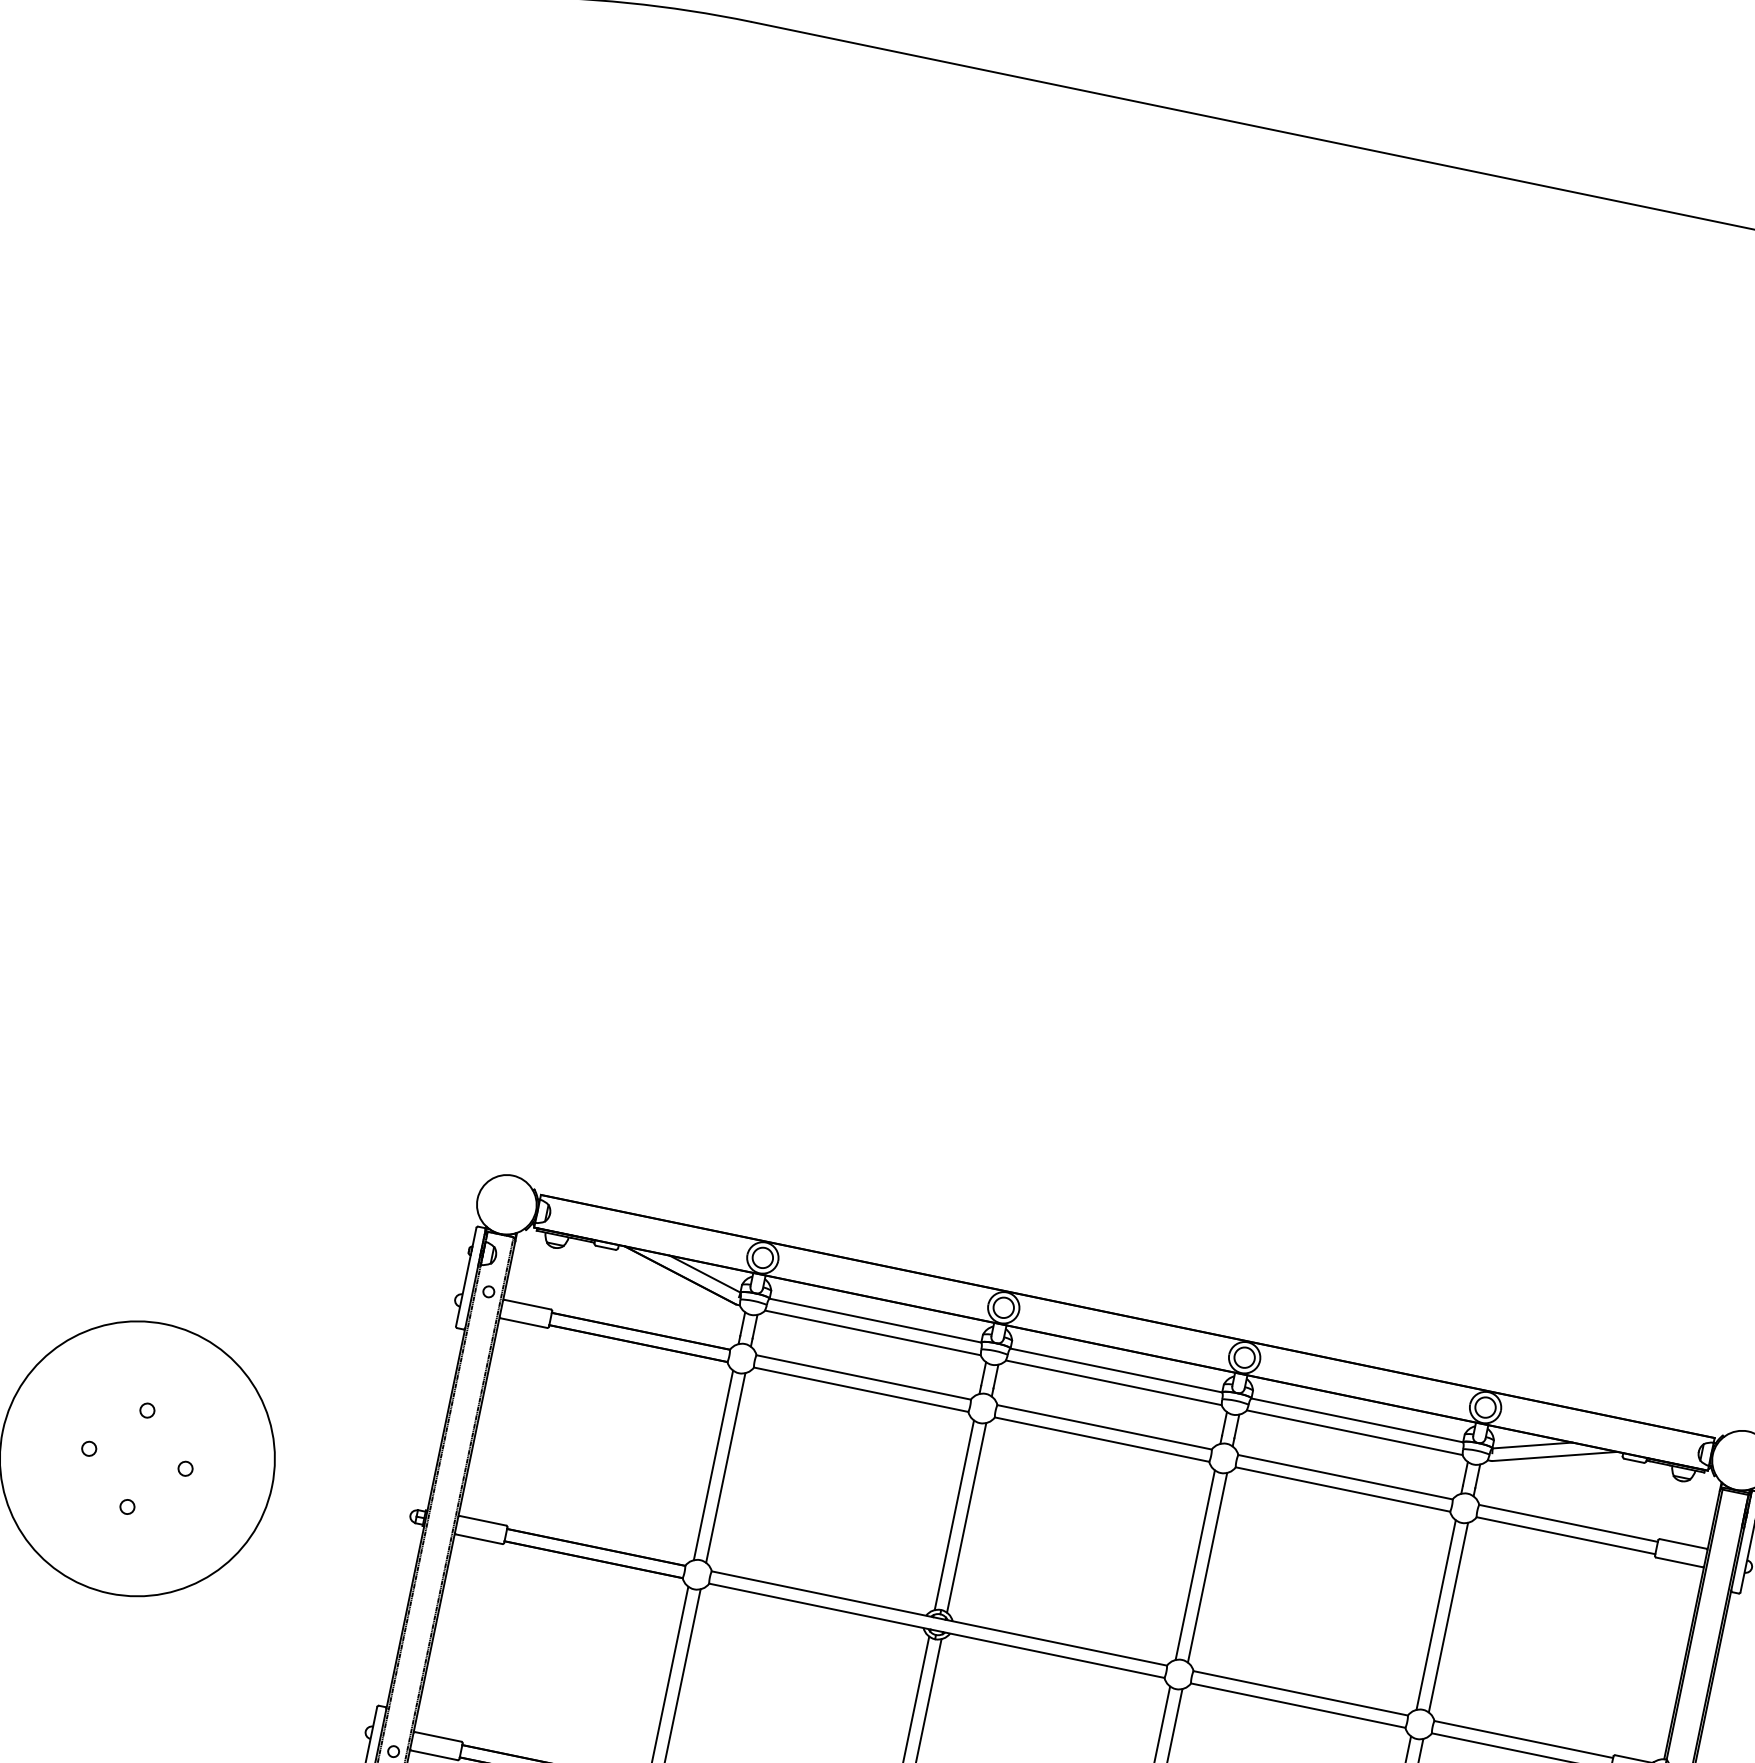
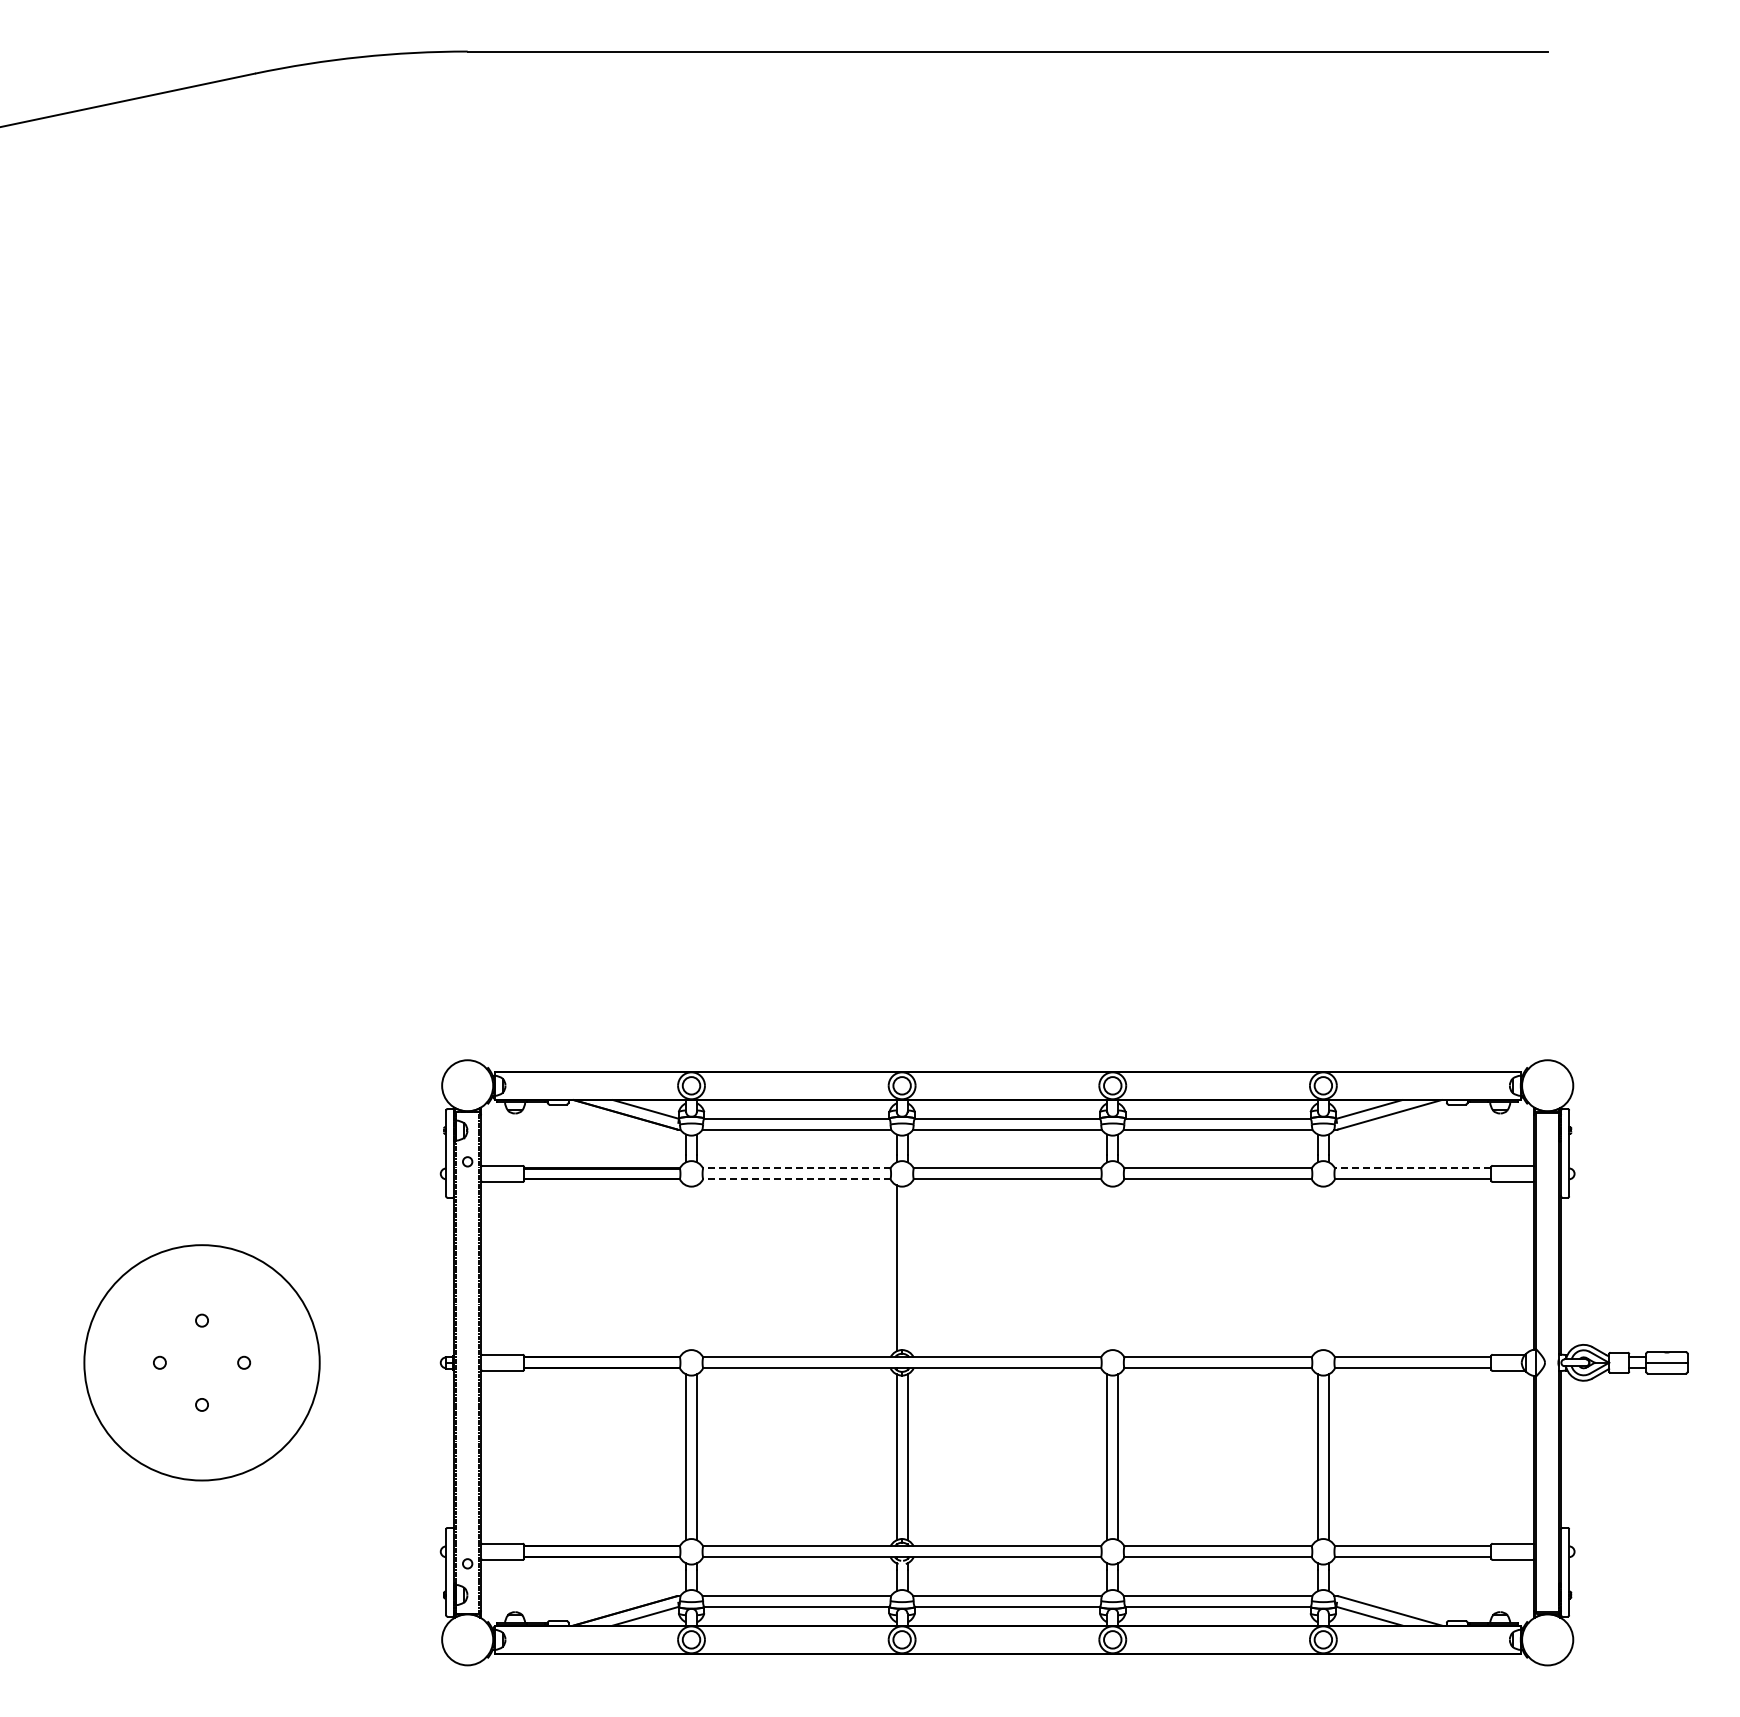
line: (863, 1377) -> (796, 1168), solid -> dashed
line: (860, 1389) -> (796, 1179), solid -> dashed
line: (713, 1465) -> (686, 1268), removed
line: (725, 1468) -> (696, 1268), removed
line: (966, 1518) -> (907, 1268), removed
line: (1567, 1523) -> (1412, 1168), solid -> dashed
line: (1195, 1565) -> (1107, 1268), removed
line: (1207, 1568) -> (1118, 1268), removed
line: (1436, 1615) -> (1318, 1268), removed
line: (1448, 1617) -> (1328, 1268), removed

